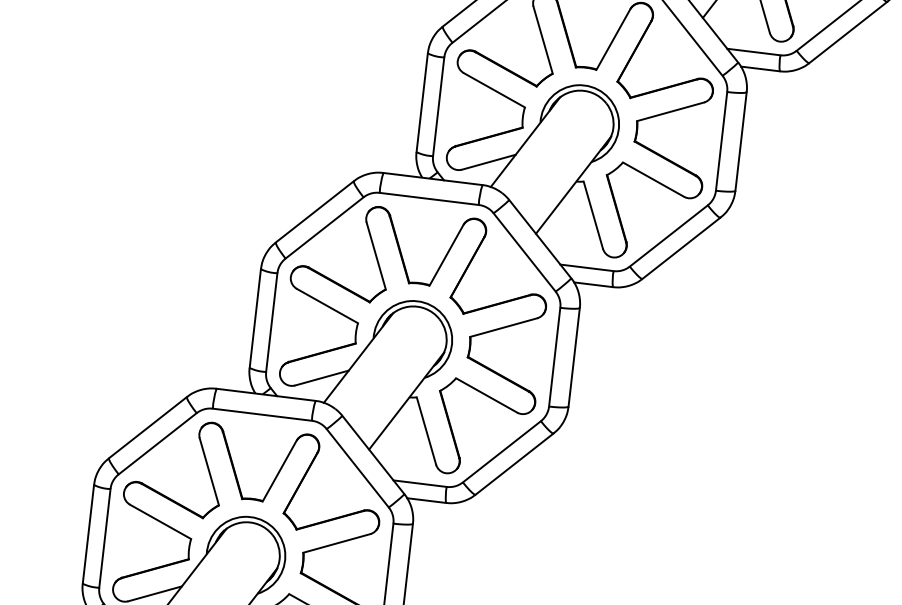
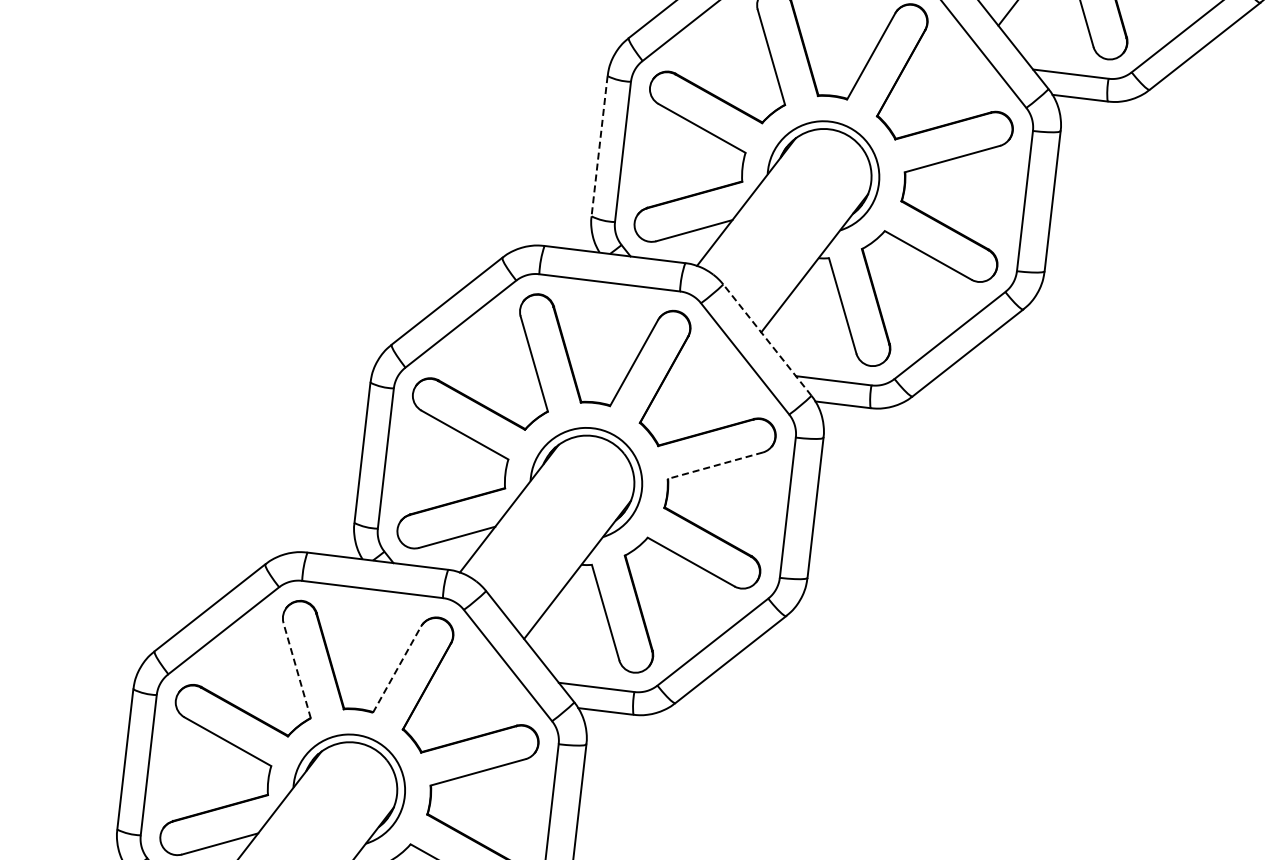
line: (422, 102) -> (599, 146), solid -> dashed
line: (540, 238) -> (767, 339), solid -> dashed
line: (503, 327) -> (714, 465), solid -> dashed
line: (209, 471) -> (297, 670), solid -> dashed
line: (279, 471) -> (397, 669), solid -> dashed

